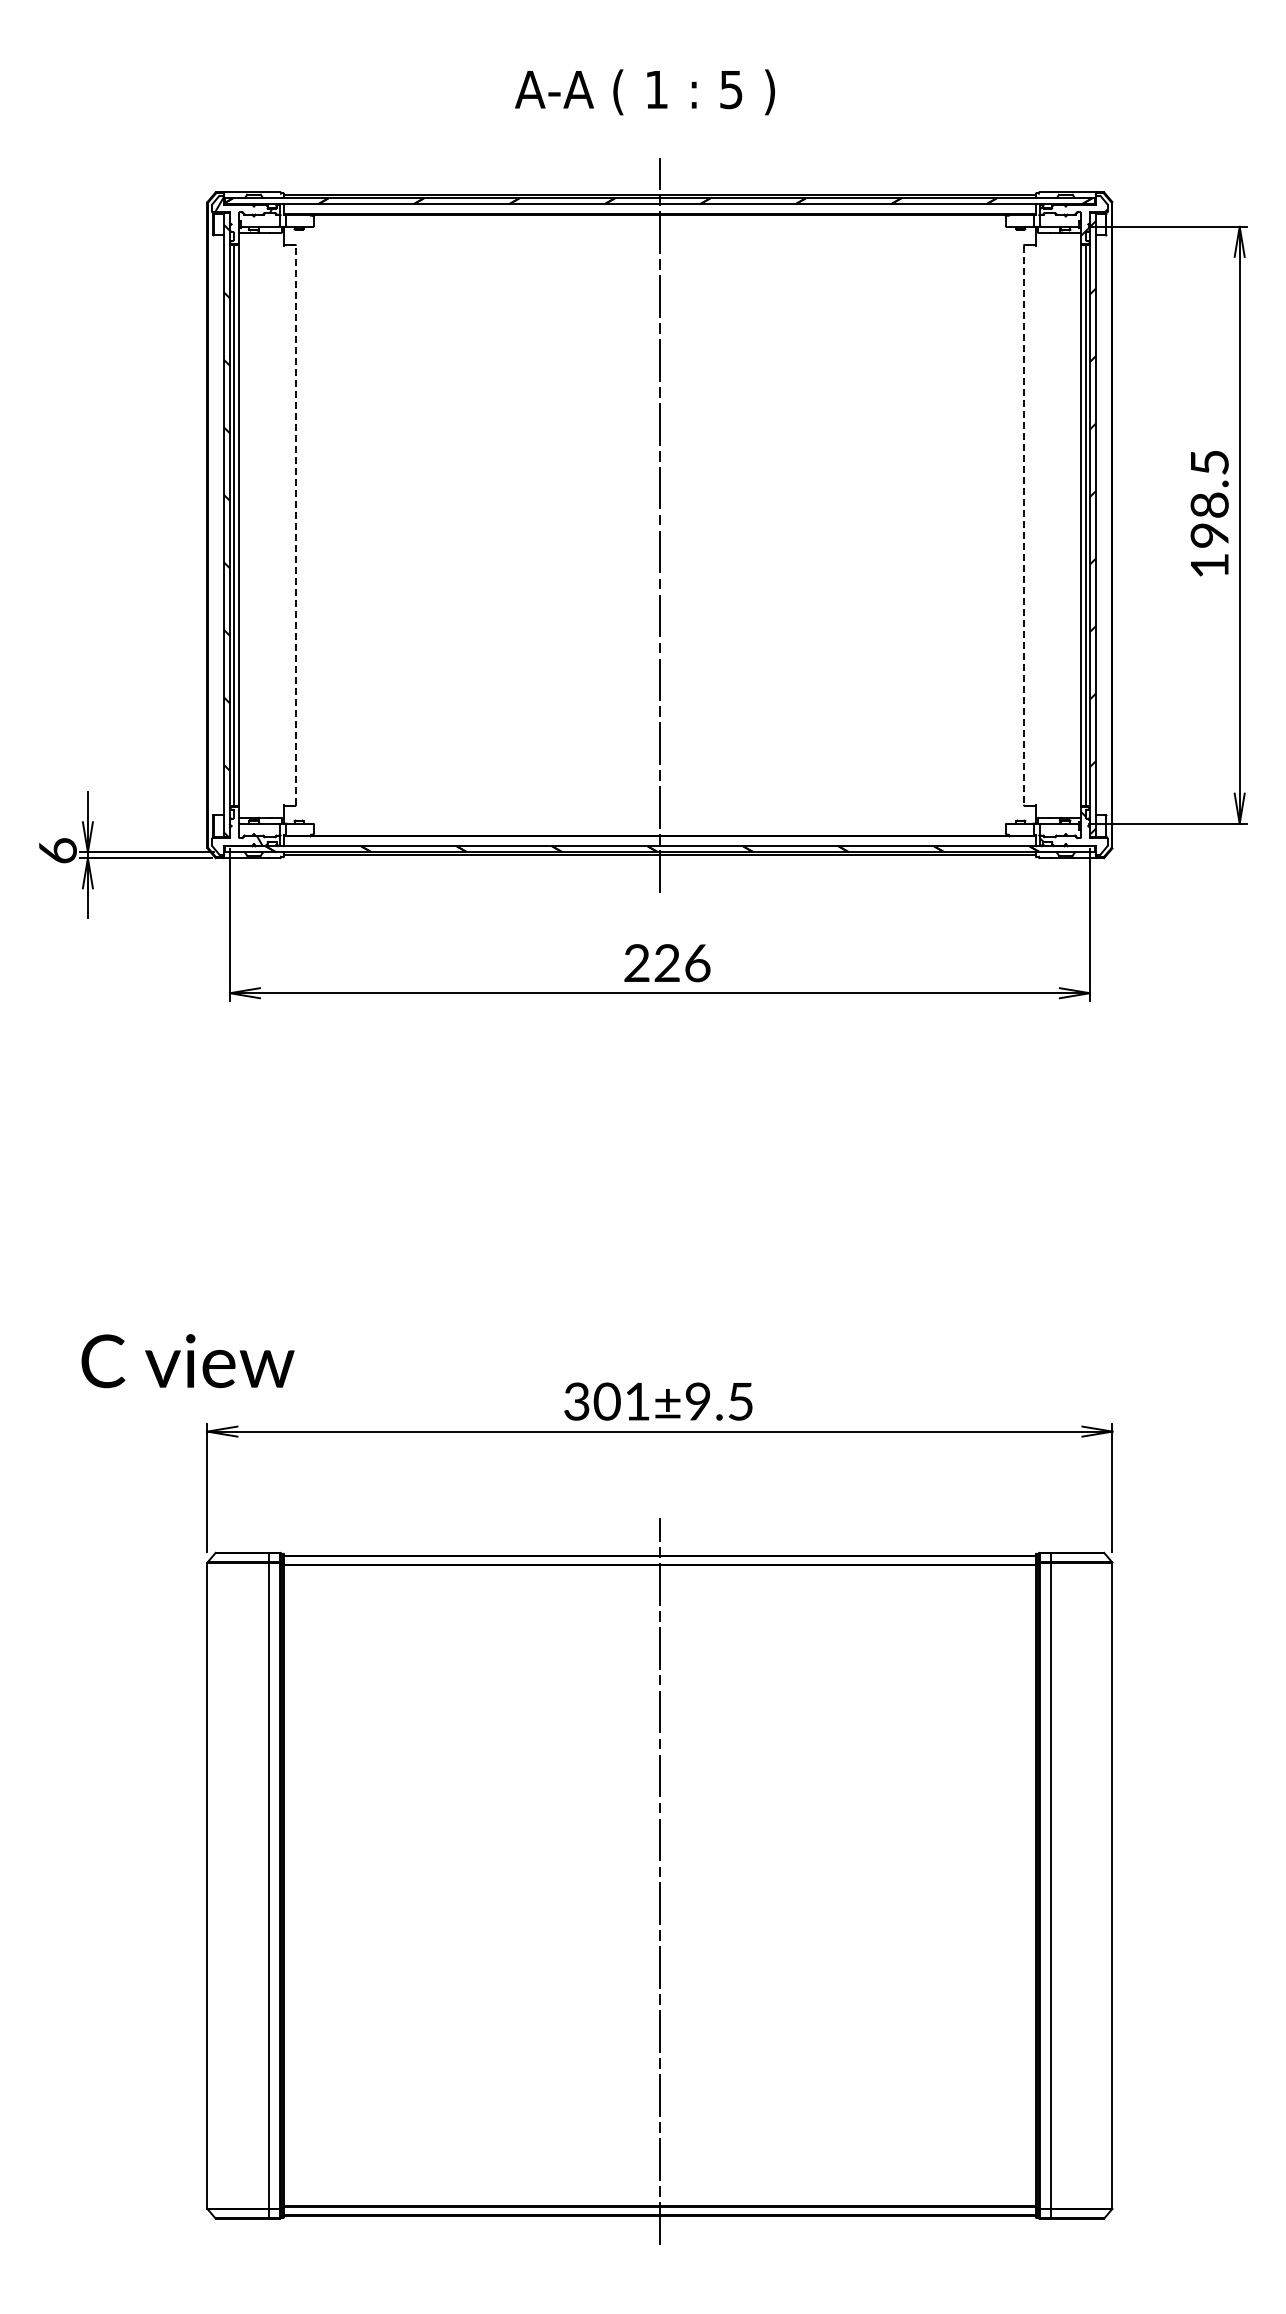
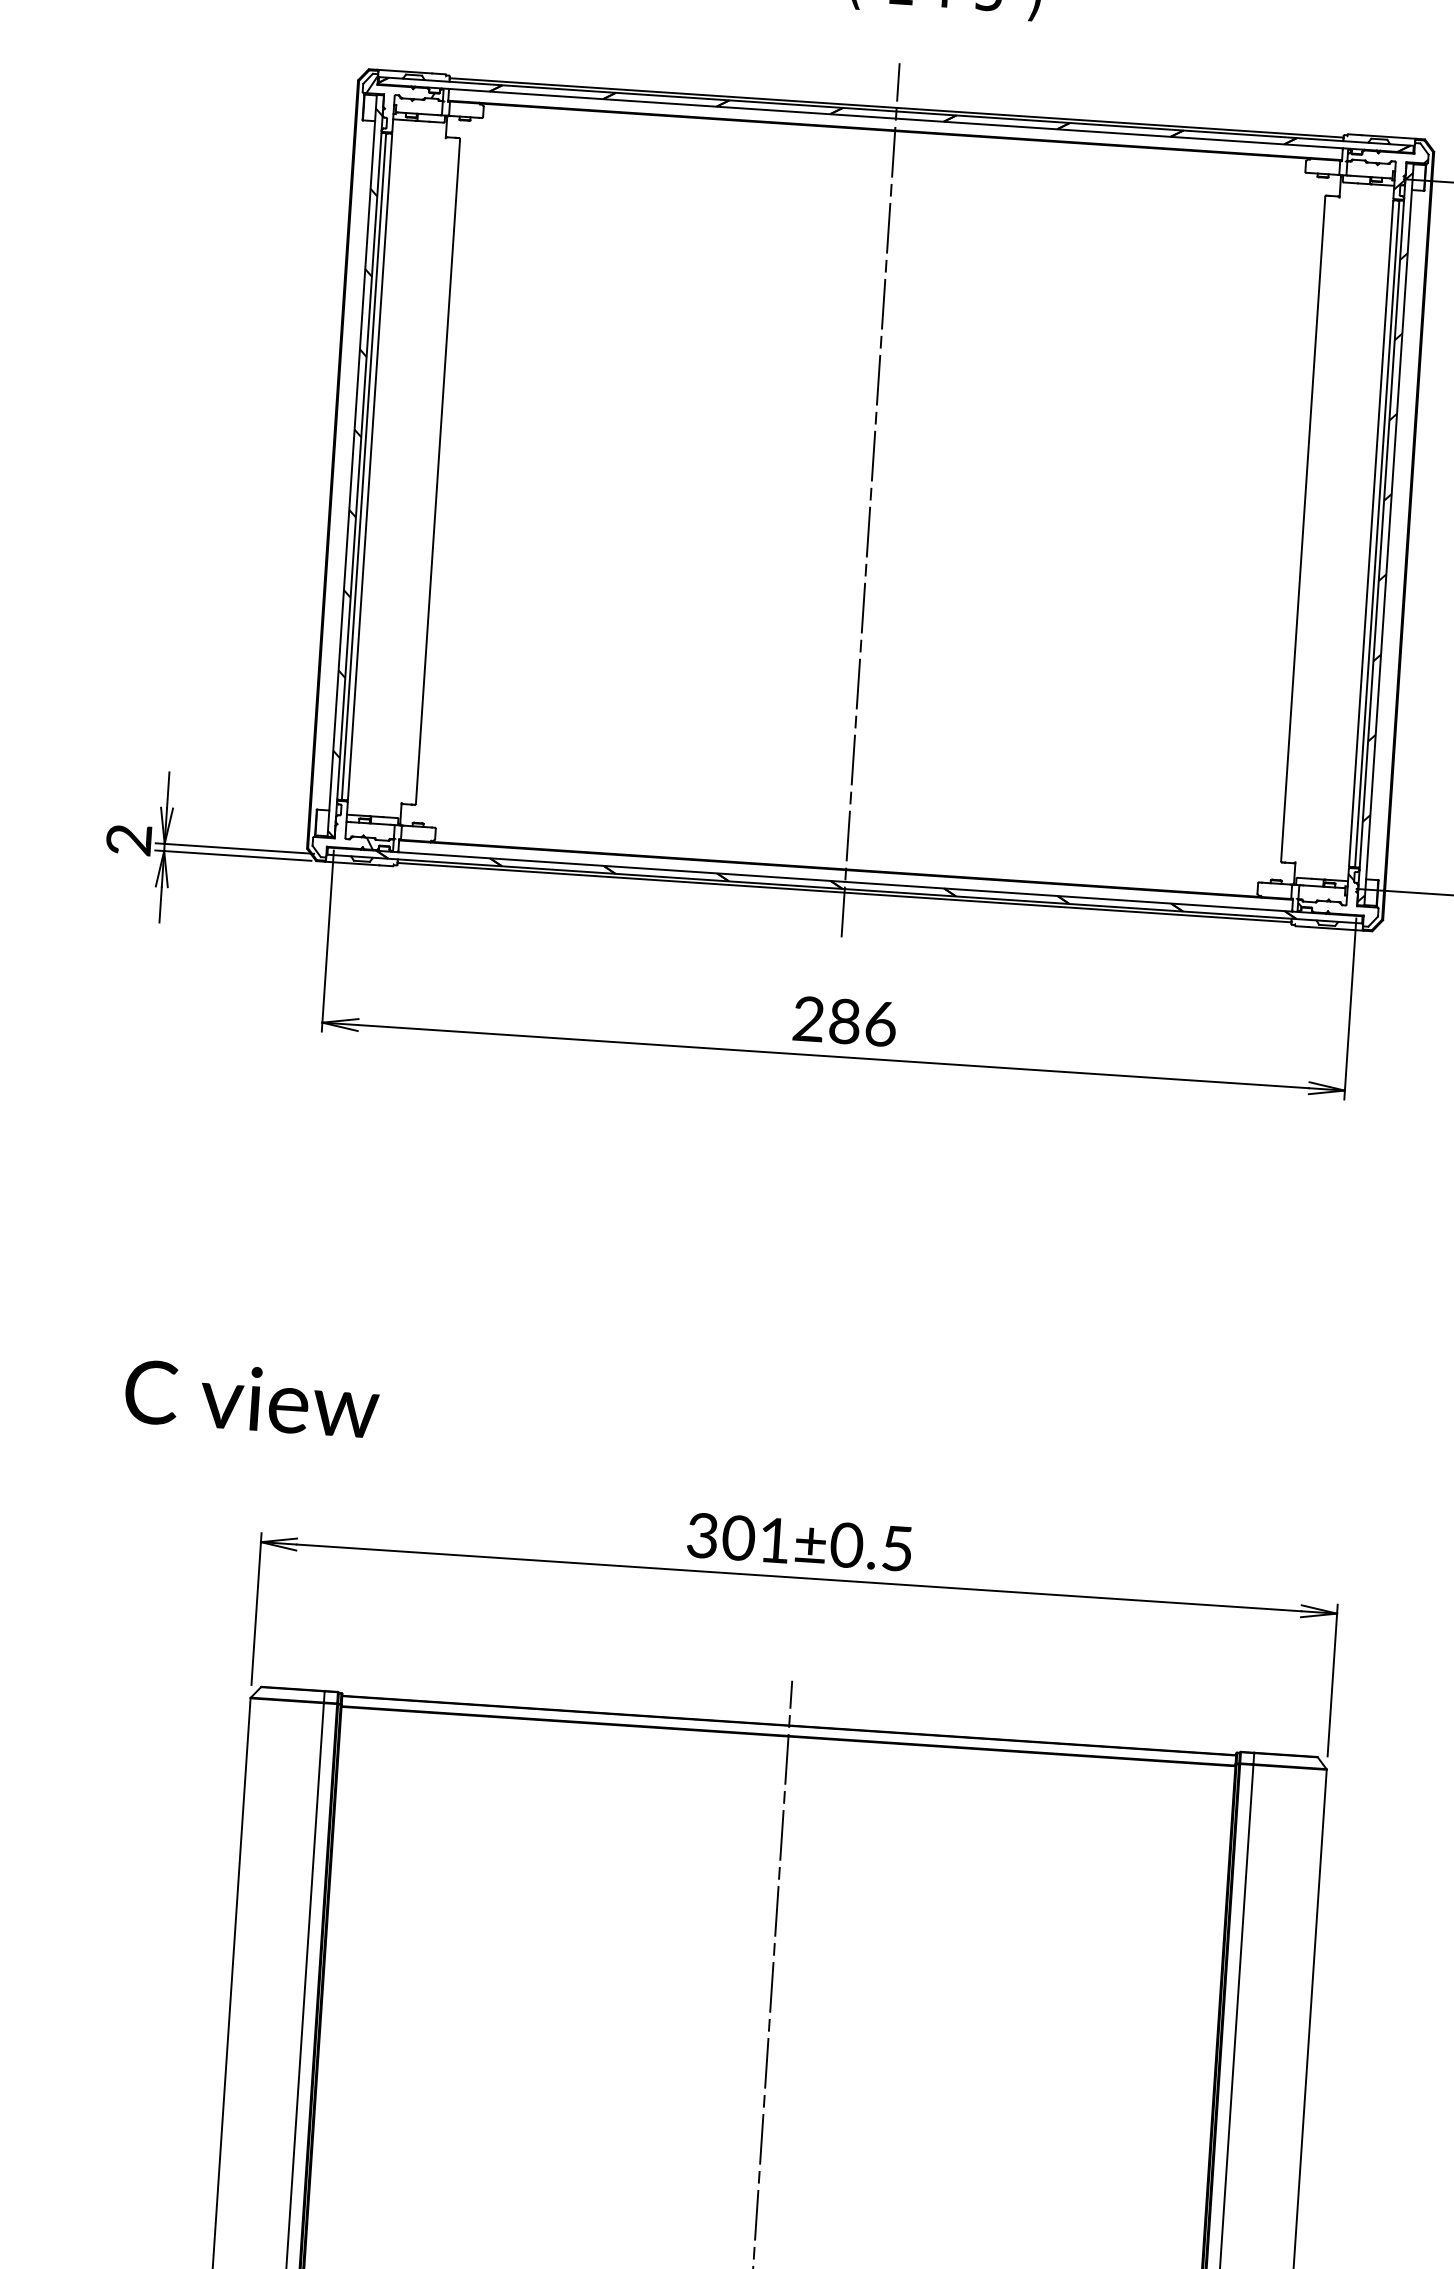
line: (296, 524) -> (438, 470), dashed -> solid
line: (1023, 525) -> (1302, 529), dashed -> solid
text: (57, 850) -> (128, 839), 6 -> 2
text: (666, 963) -> (843, 1021), 226 -> 286
text: (187, 1361) -> (251, 1399), moved
text: (697, 1402) -> (846, 1546), 301±9.5 -> 301±0.5

